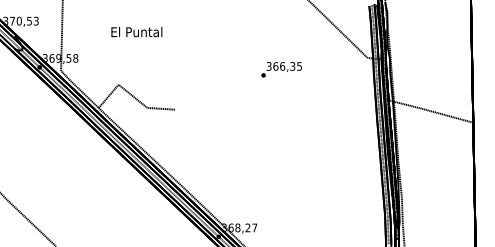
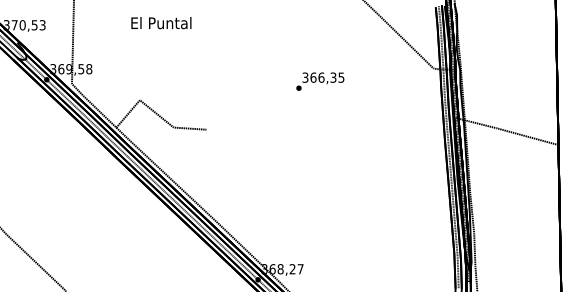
text: (136, 32) -> (161, 23), moved
text: (281, 69) -> (320, 81), moved

